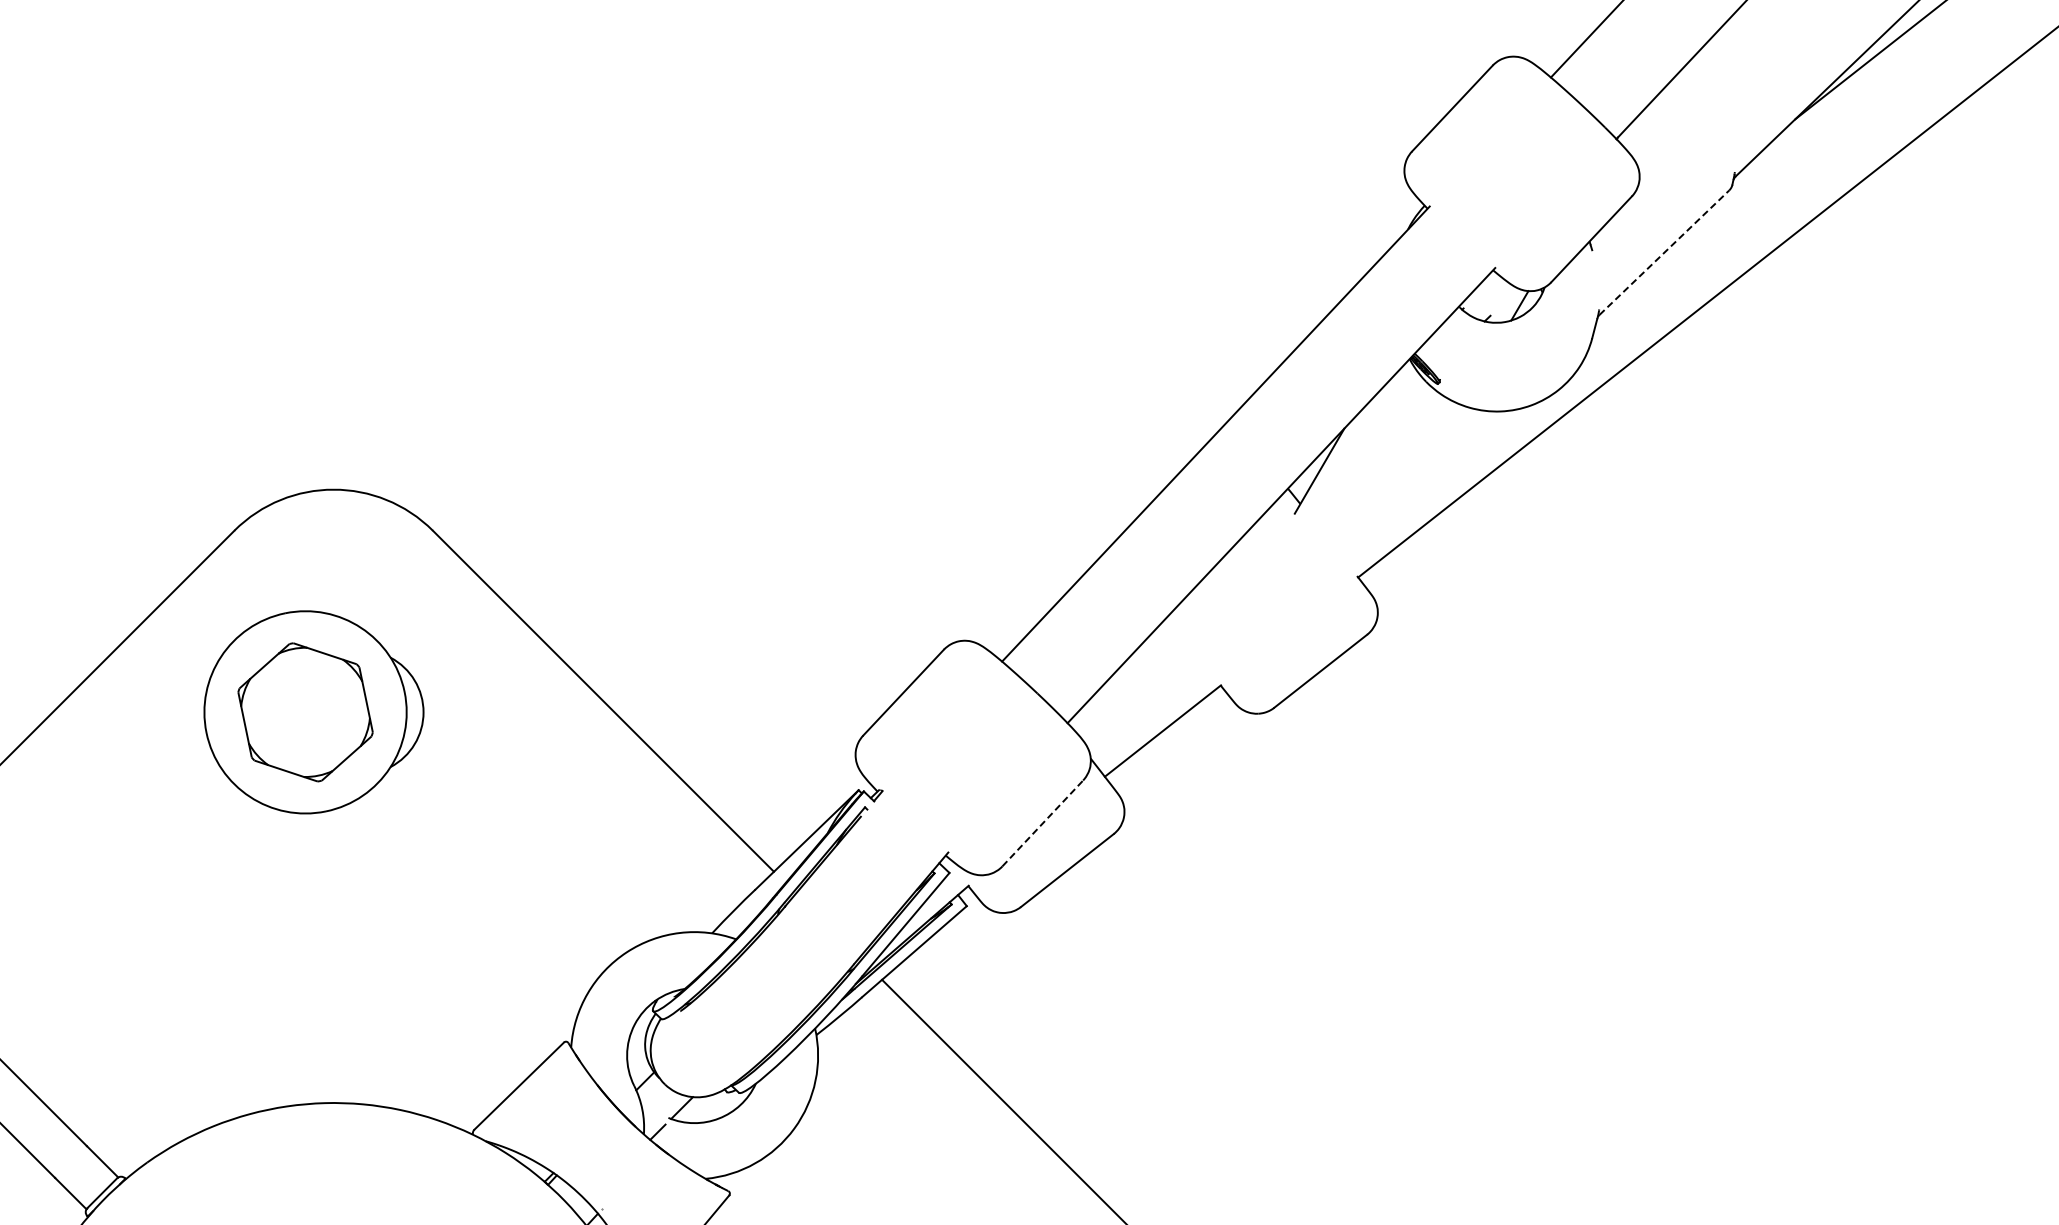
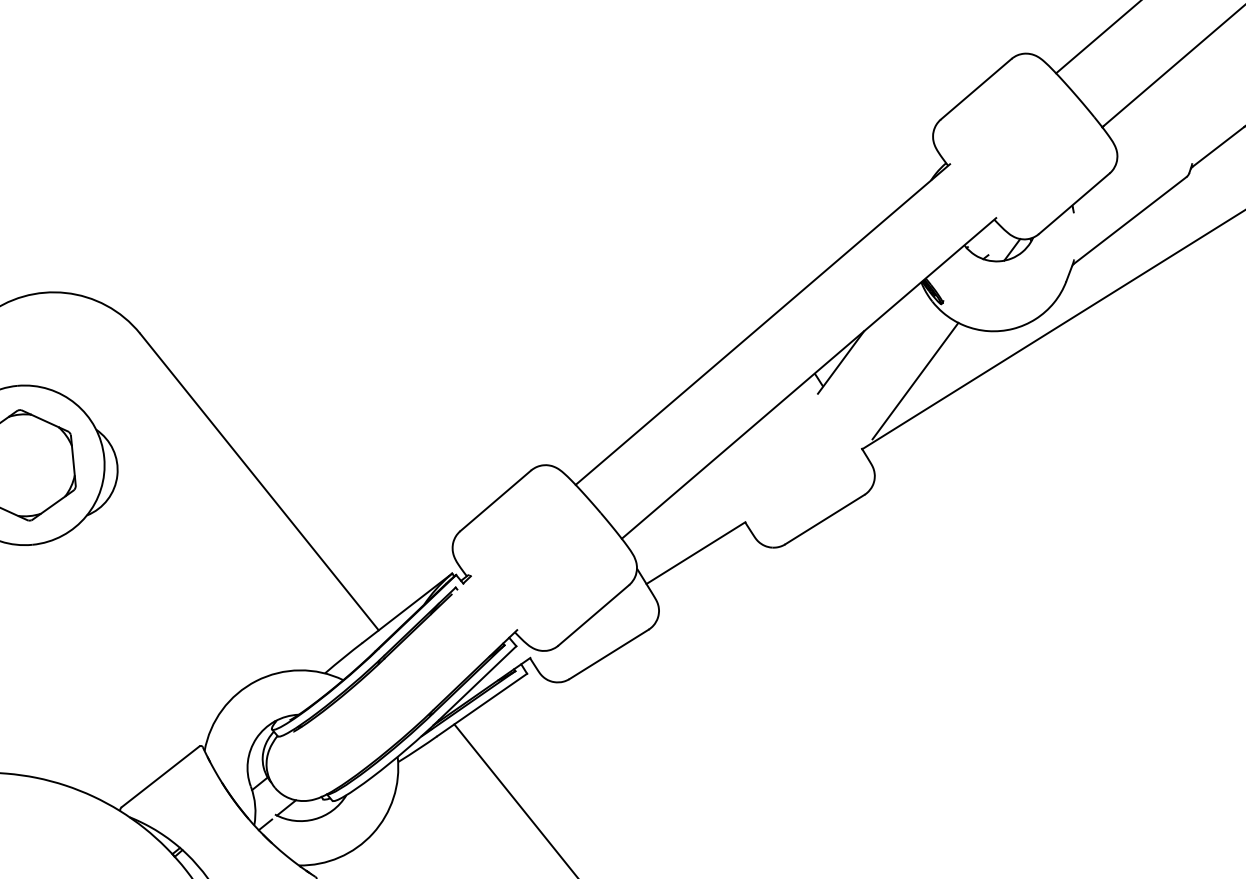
line: (1664, 252) -> (1130, 220), dashed -> solid
line: (1415, 484) -> (915, 381), added
line: (1042, 823) -> (593, 615), dashed -> solid

